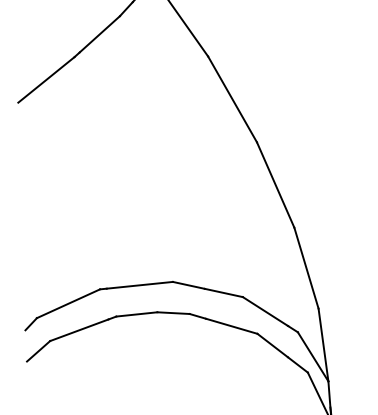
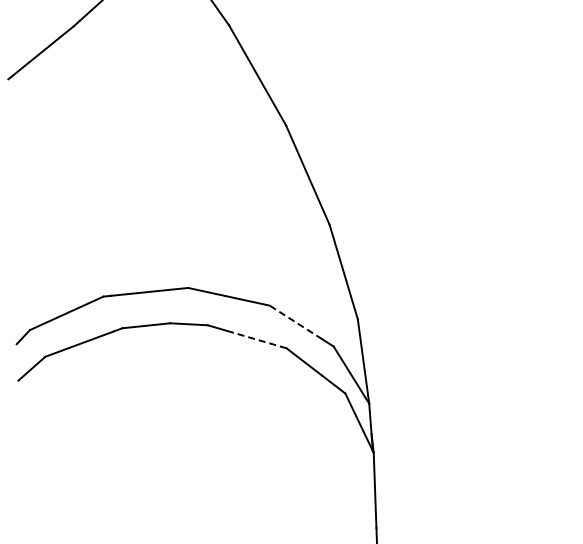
line: (265, 311) -> (295, 322), solid -> dashed
line: (231, 326) -> (256, 339), solid -> dashed

